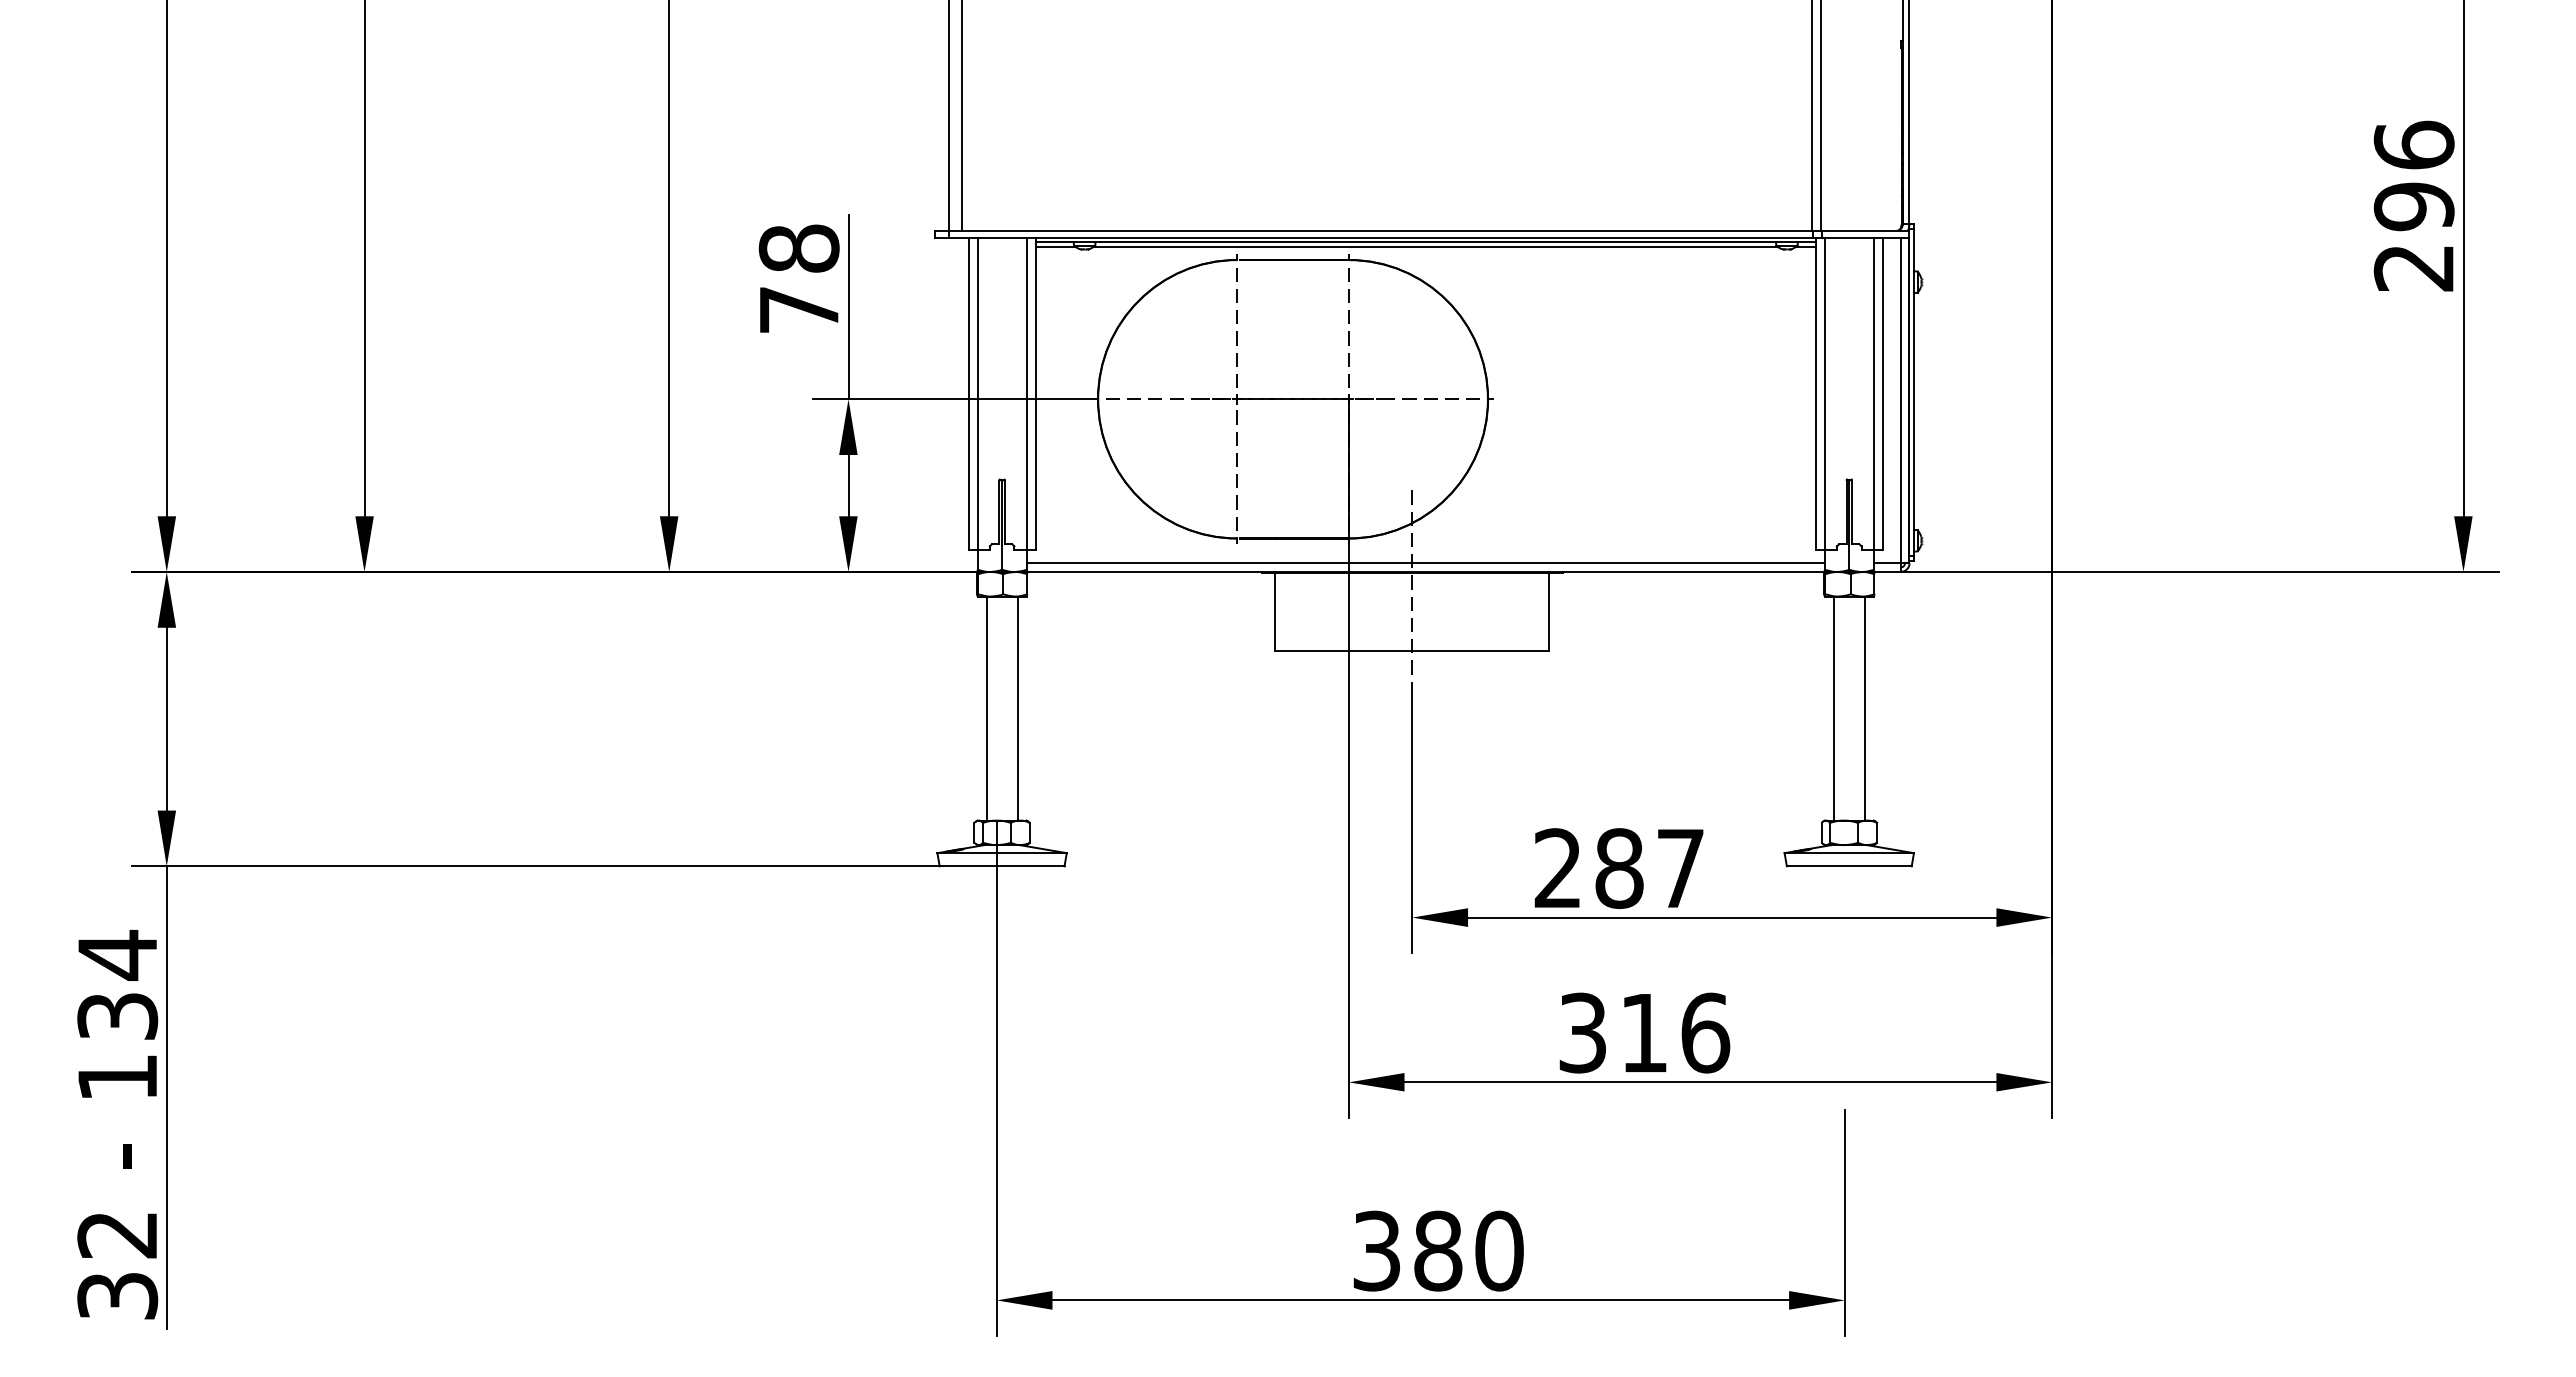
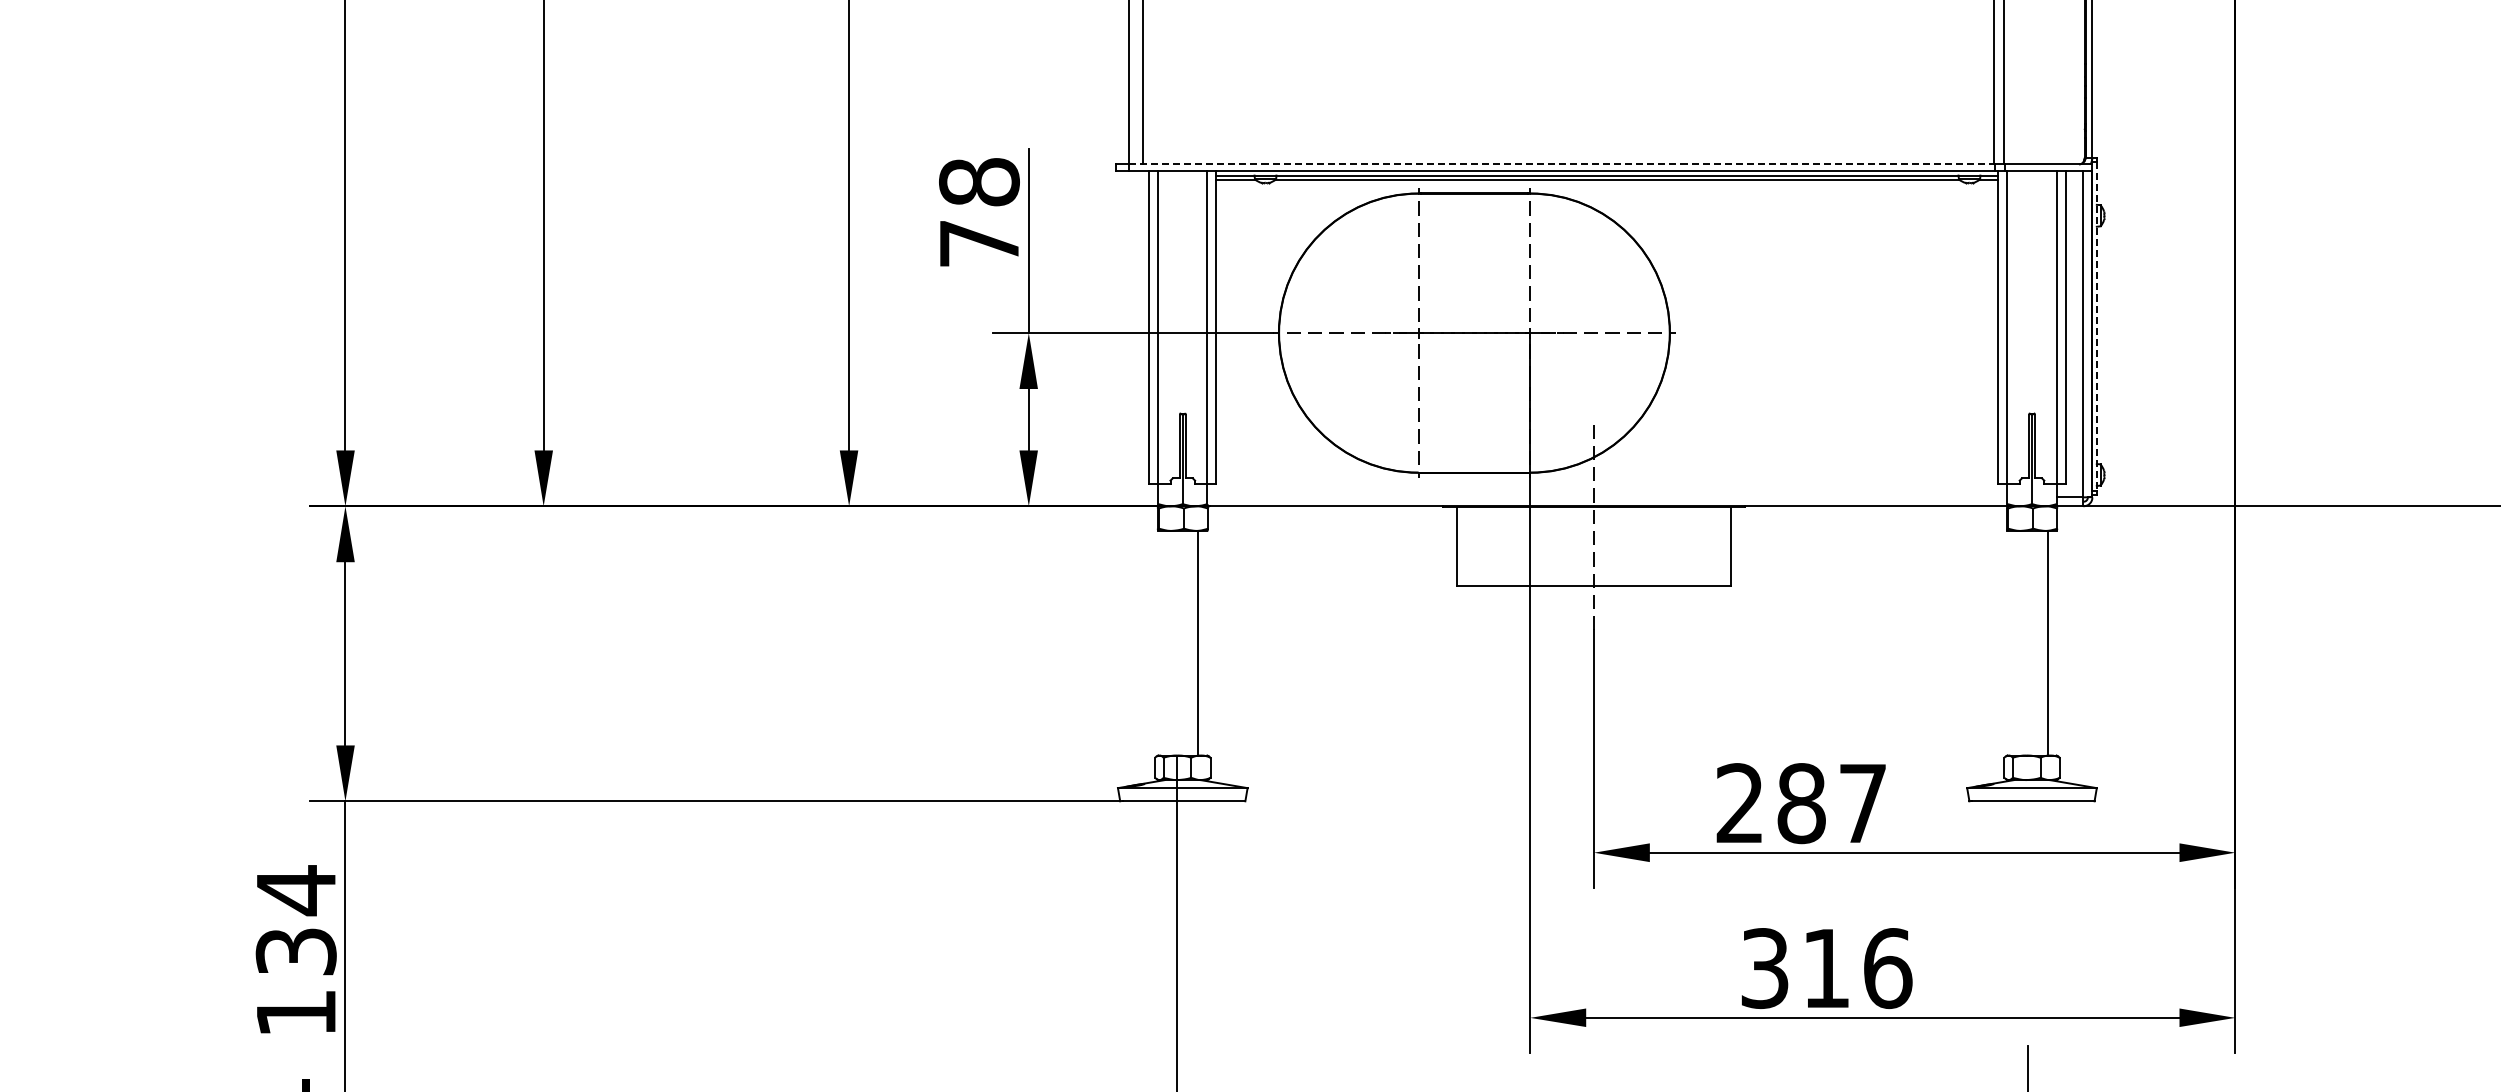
line: (1381, 230) -> (1563, 163), solid -> dashed
line: (1913, 392) -> (2096, 326), solid -> dashed
line: (1425, 563) -> (1607, 497), removed
line: (986, 708) -> (1167, 643), removed
line: (1833, 708) -> (2016, 643), removed

